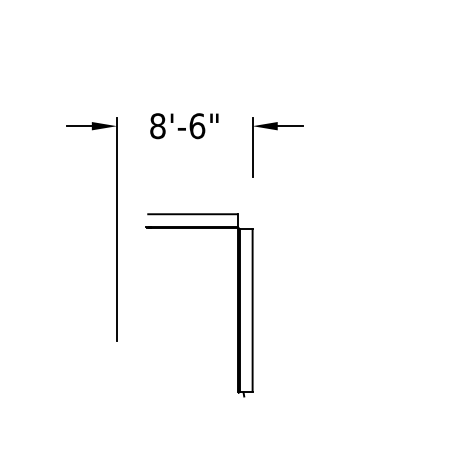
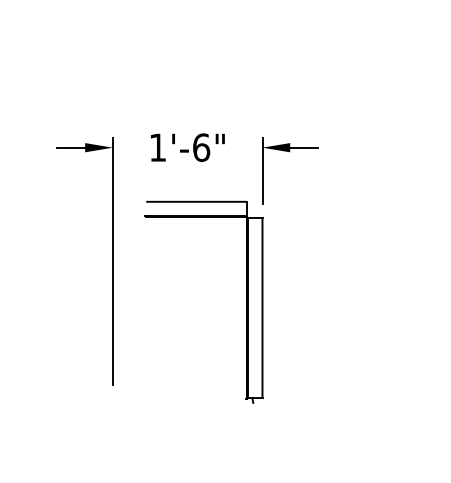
text: (157, 126) -> (157, 148), 8'-6" -> 1'-6"
part: (237, 305) -> (245, 302), moved

